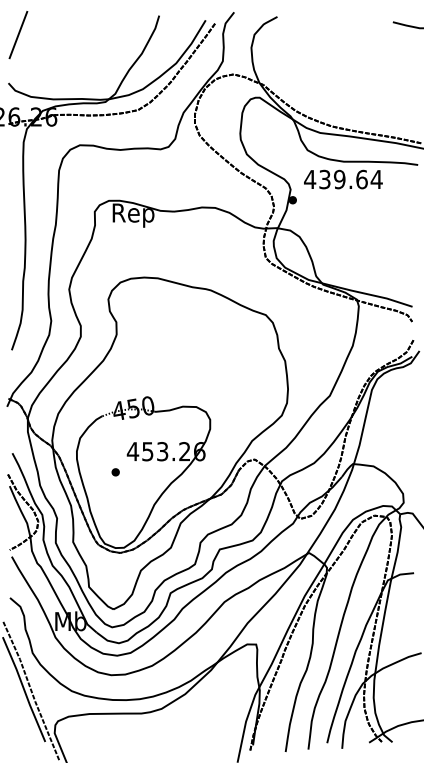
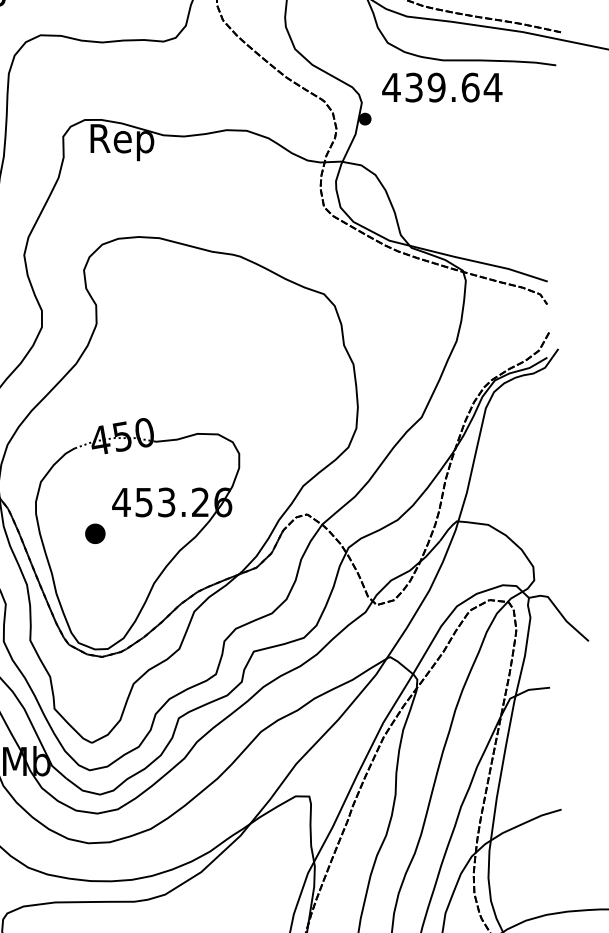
part: (115, 472) -> (94, 534), size x1.6

